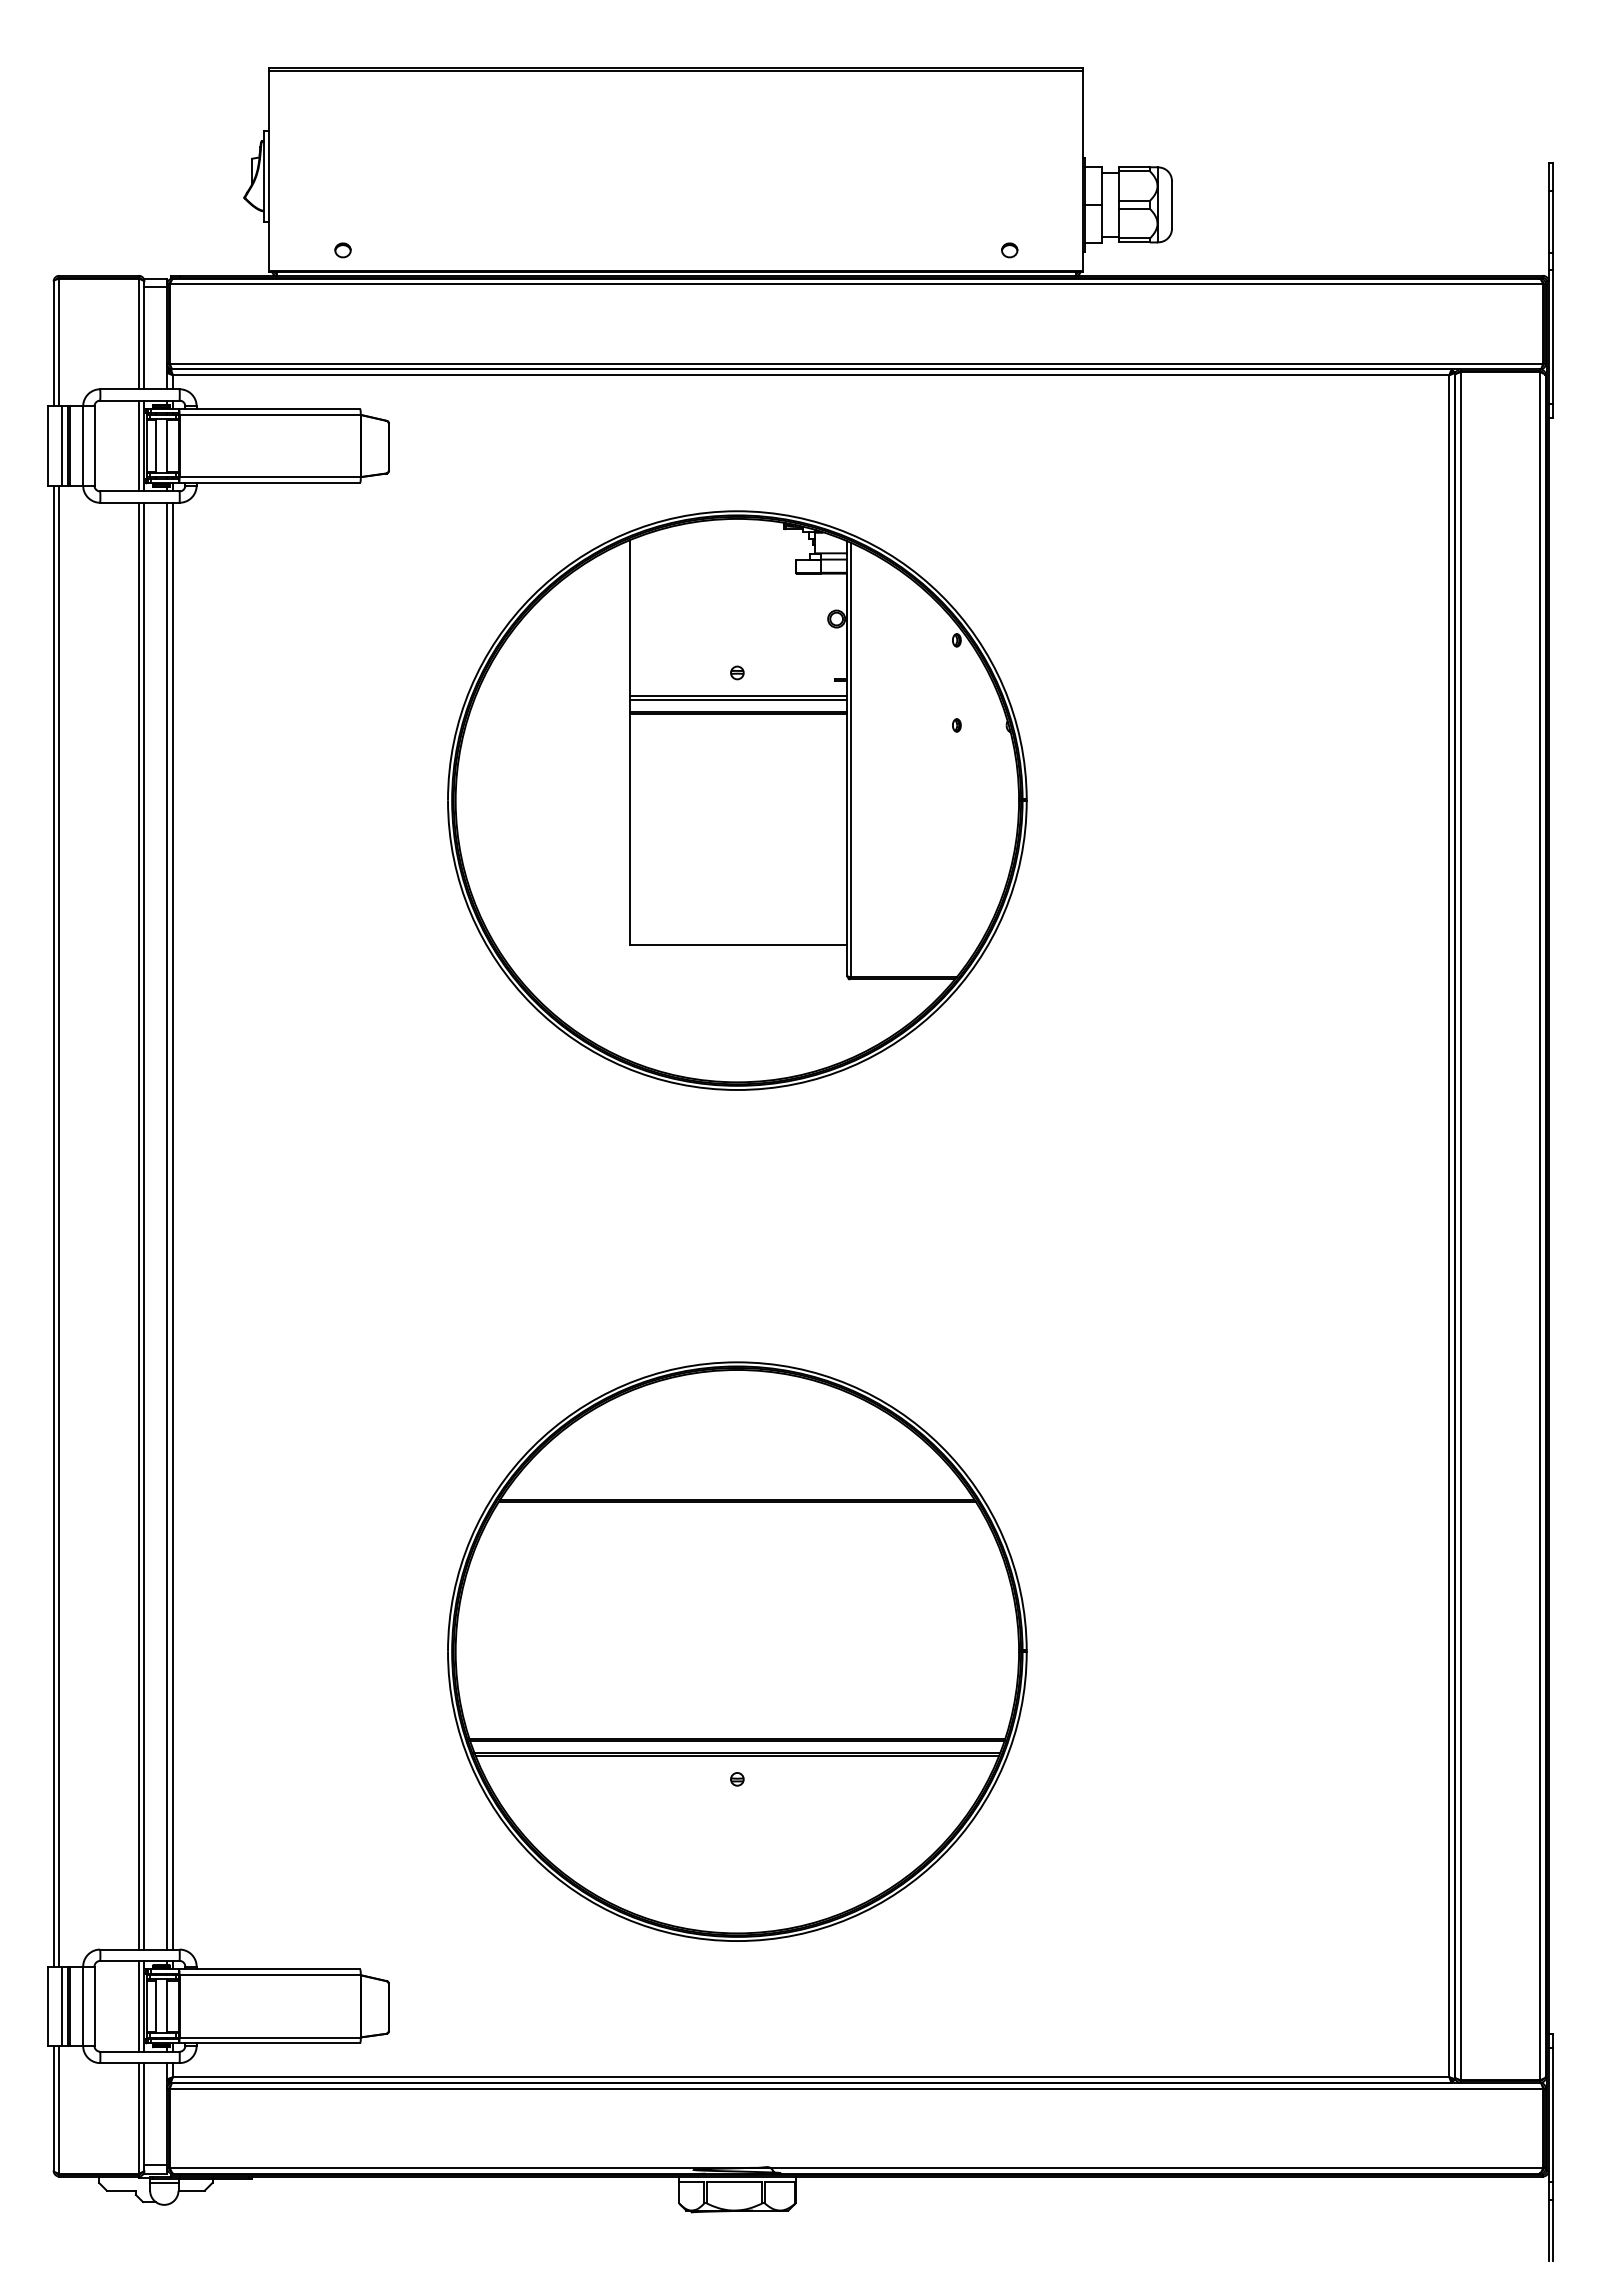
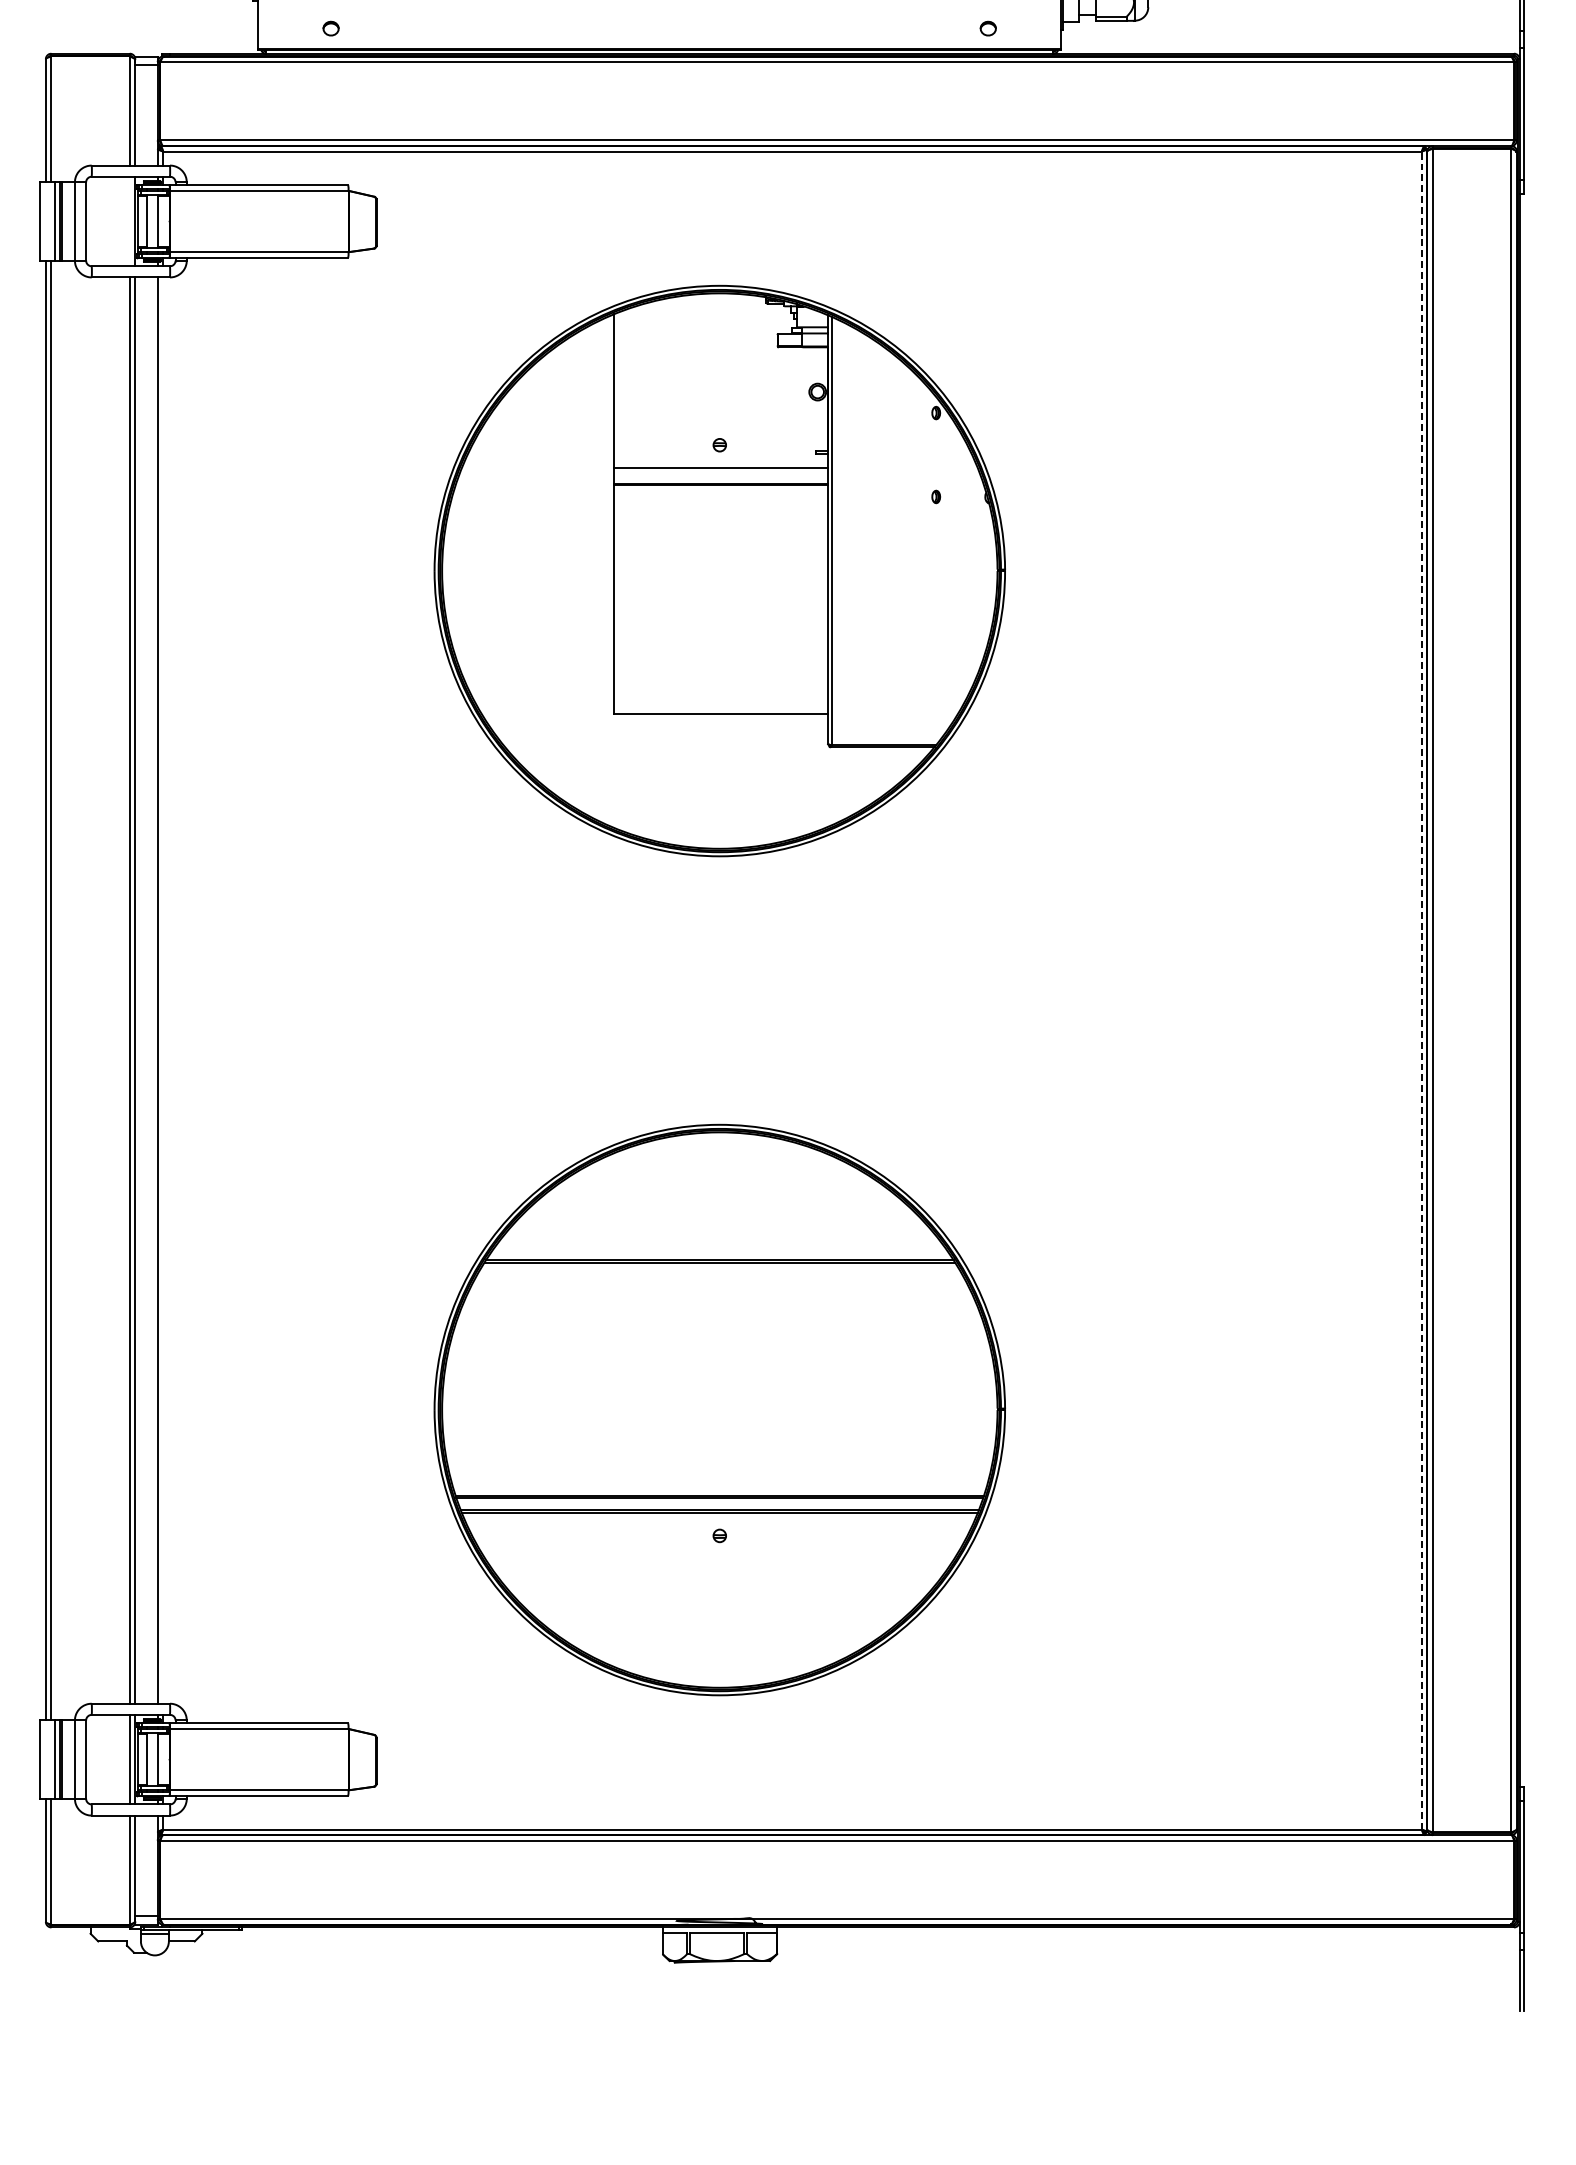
line: (138, 445) -> (129, 220), removed
line: (738, 699) -> (720, 471), removed
line: (172, 1225) -> (162, 989), removed
line: (1449, 1225) -> (1421, 989), solid -> dashed

